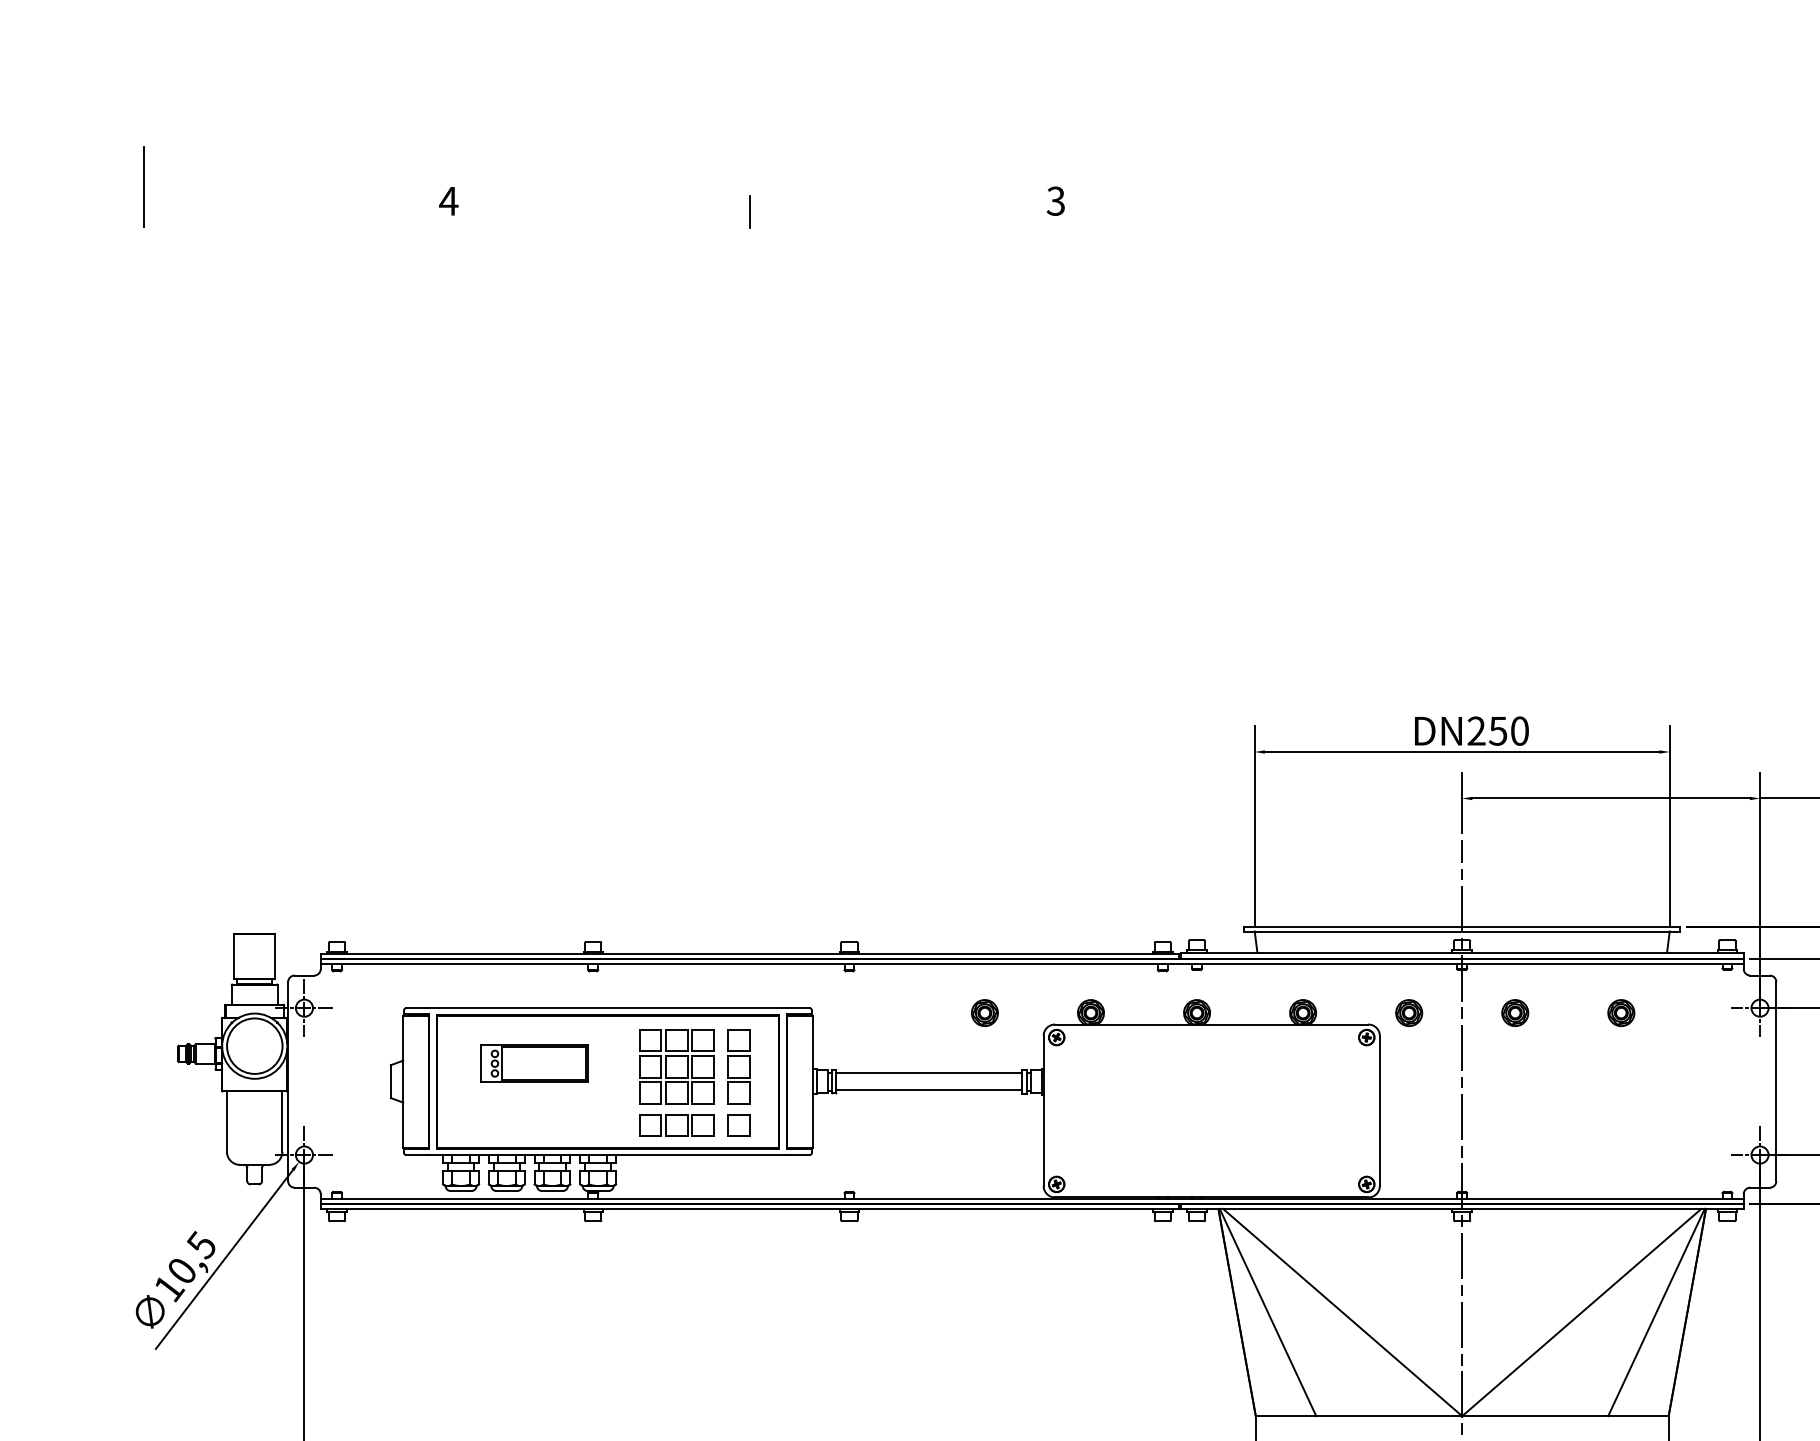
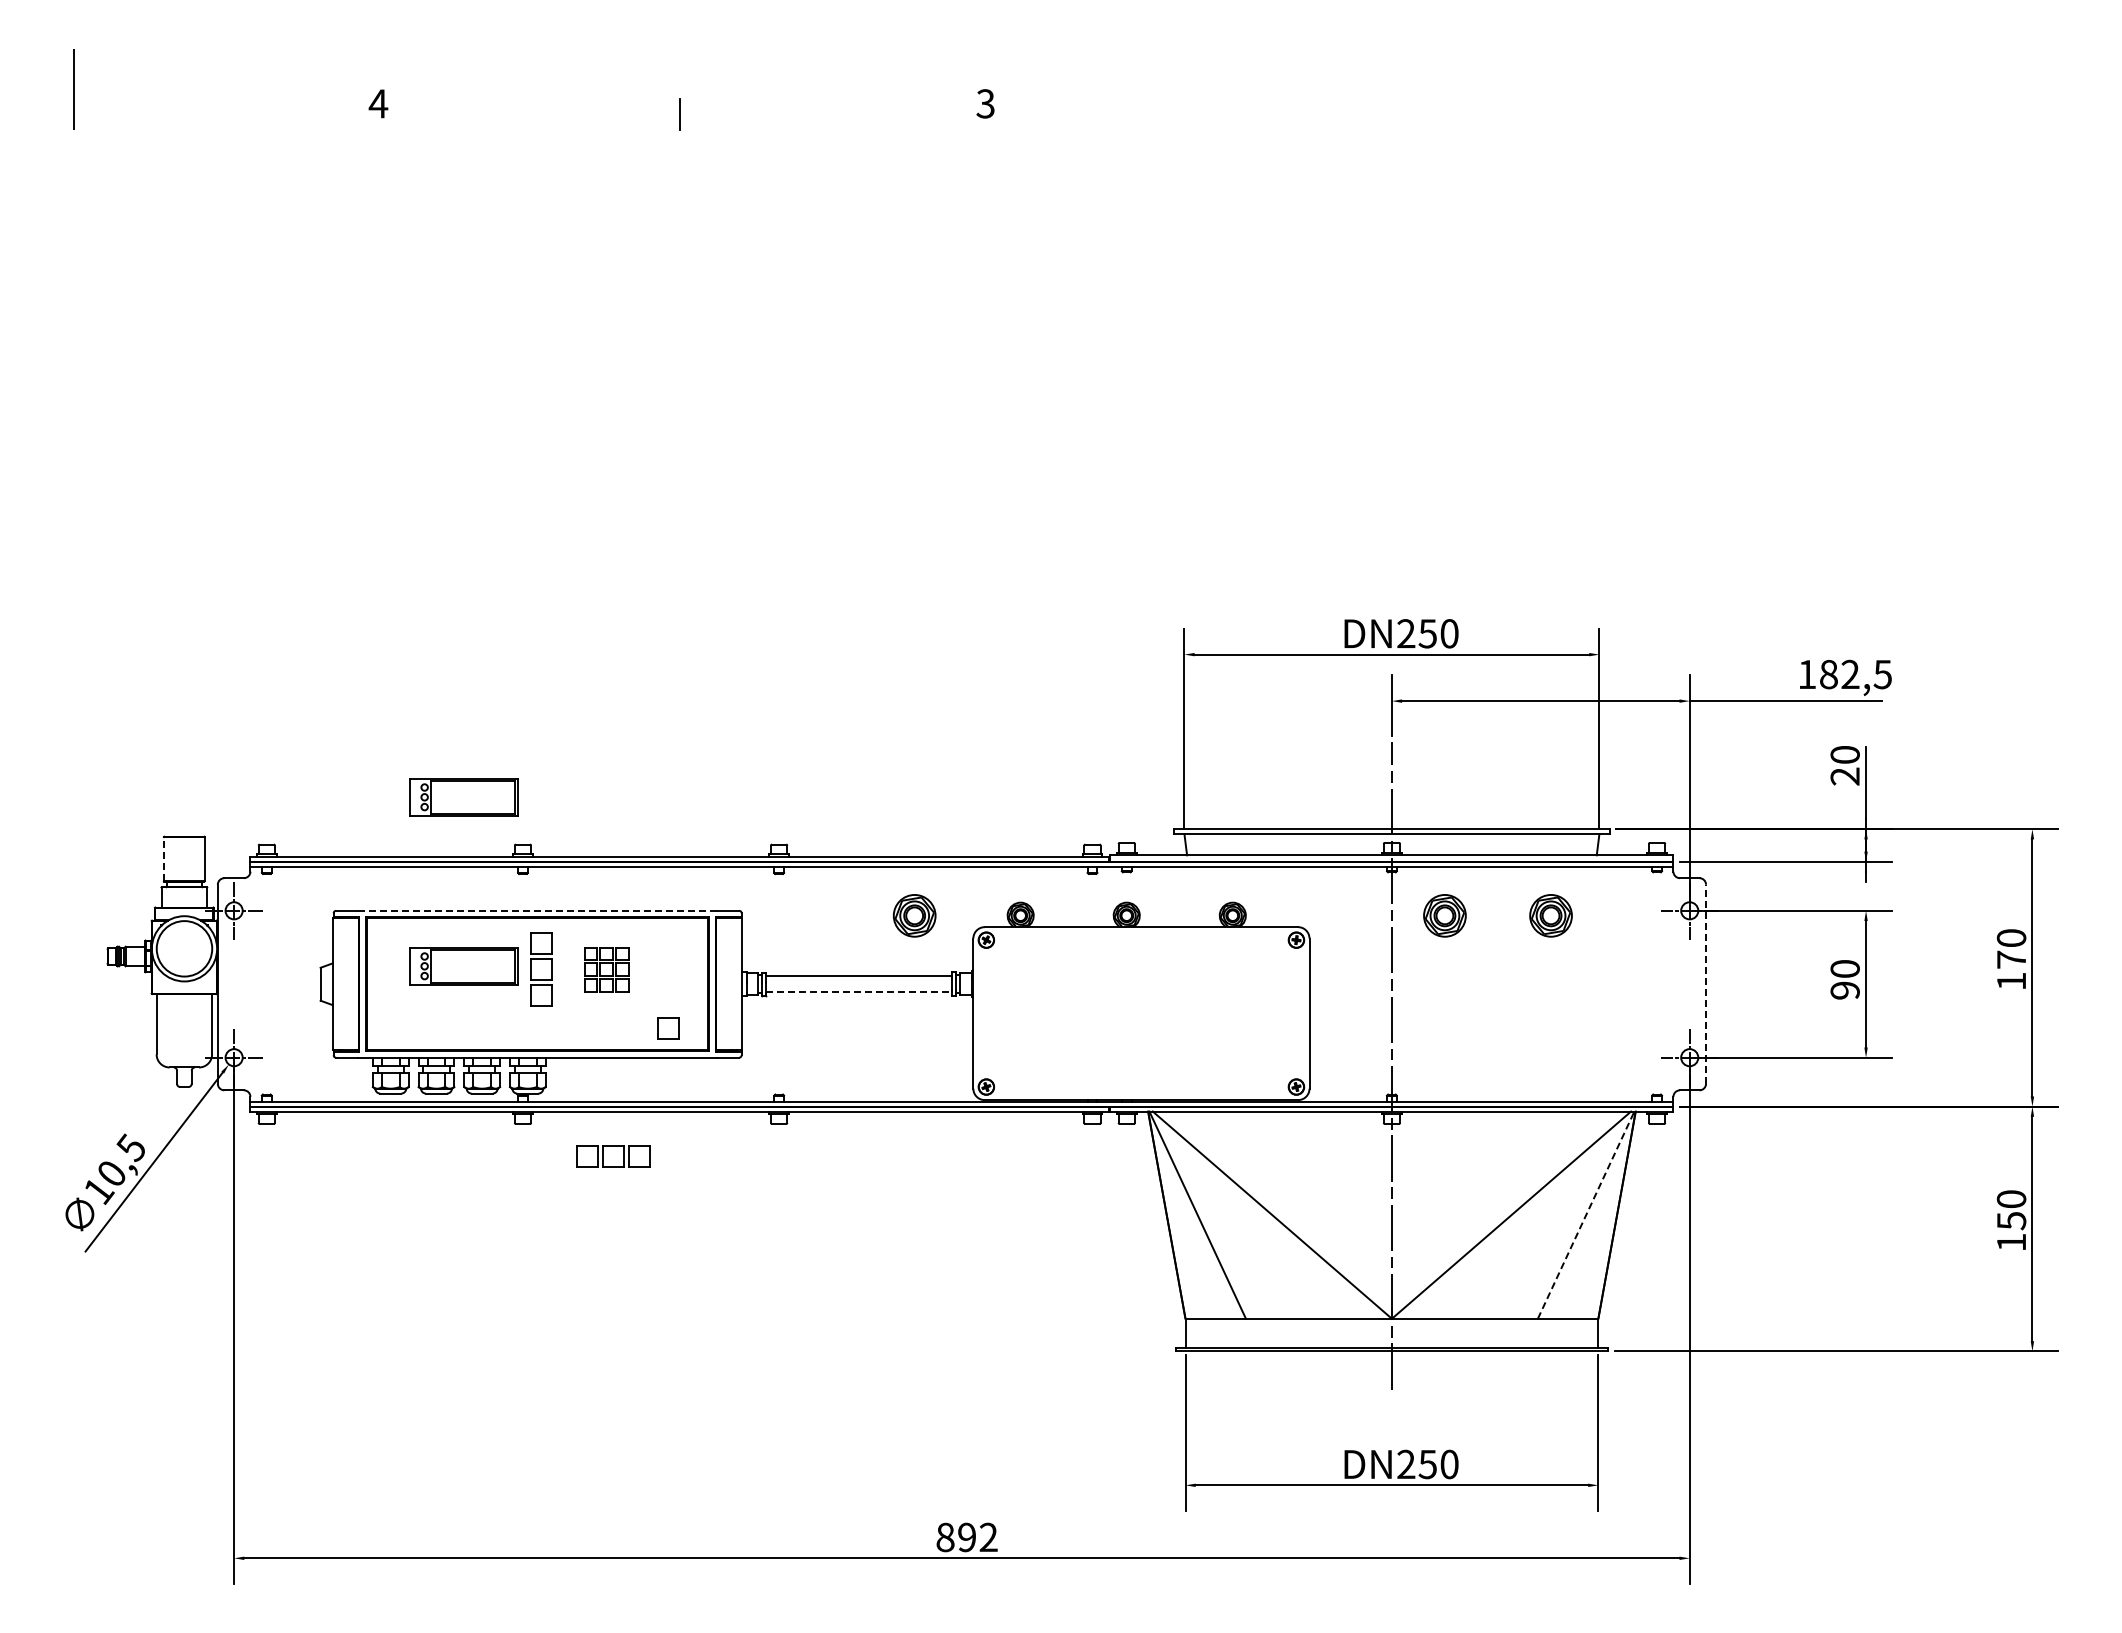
part: (533, 894) -> (463, 797), added
line: (233, 955) -> (163, 858), solid -> dashed
line: (607, 1007) -> (537, 910), solid -> dashed
part: (984, 1012) -> (914, 915), size x1.6
part: (1408, 1012) -> (1338, 915), removed
part: (1514, 1012) -> (1444, 915), size x1.6
part: (1620, 1012) -> (1550, 915), size x1.6
part: (676, 1066) -> (606, 969), size x0.6
part: (738, 1066) -> (541, 969), moved
line: (1776, 1081) -> (1706, 984), solid -> dashed
line: (929, 1089) -> (859, 992), solid -> dashed
part: (676, 1125) -> (613, 1156), moved
line: (1656, 1311) -> (1586, 1214), solid -> dashed

